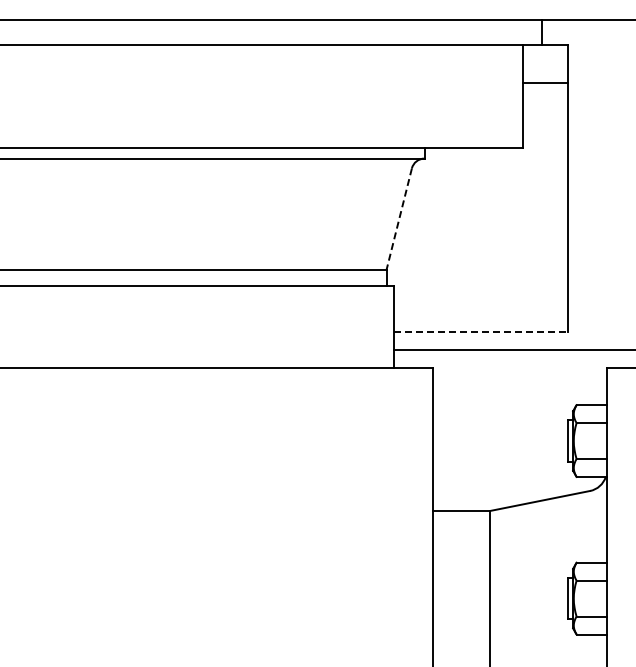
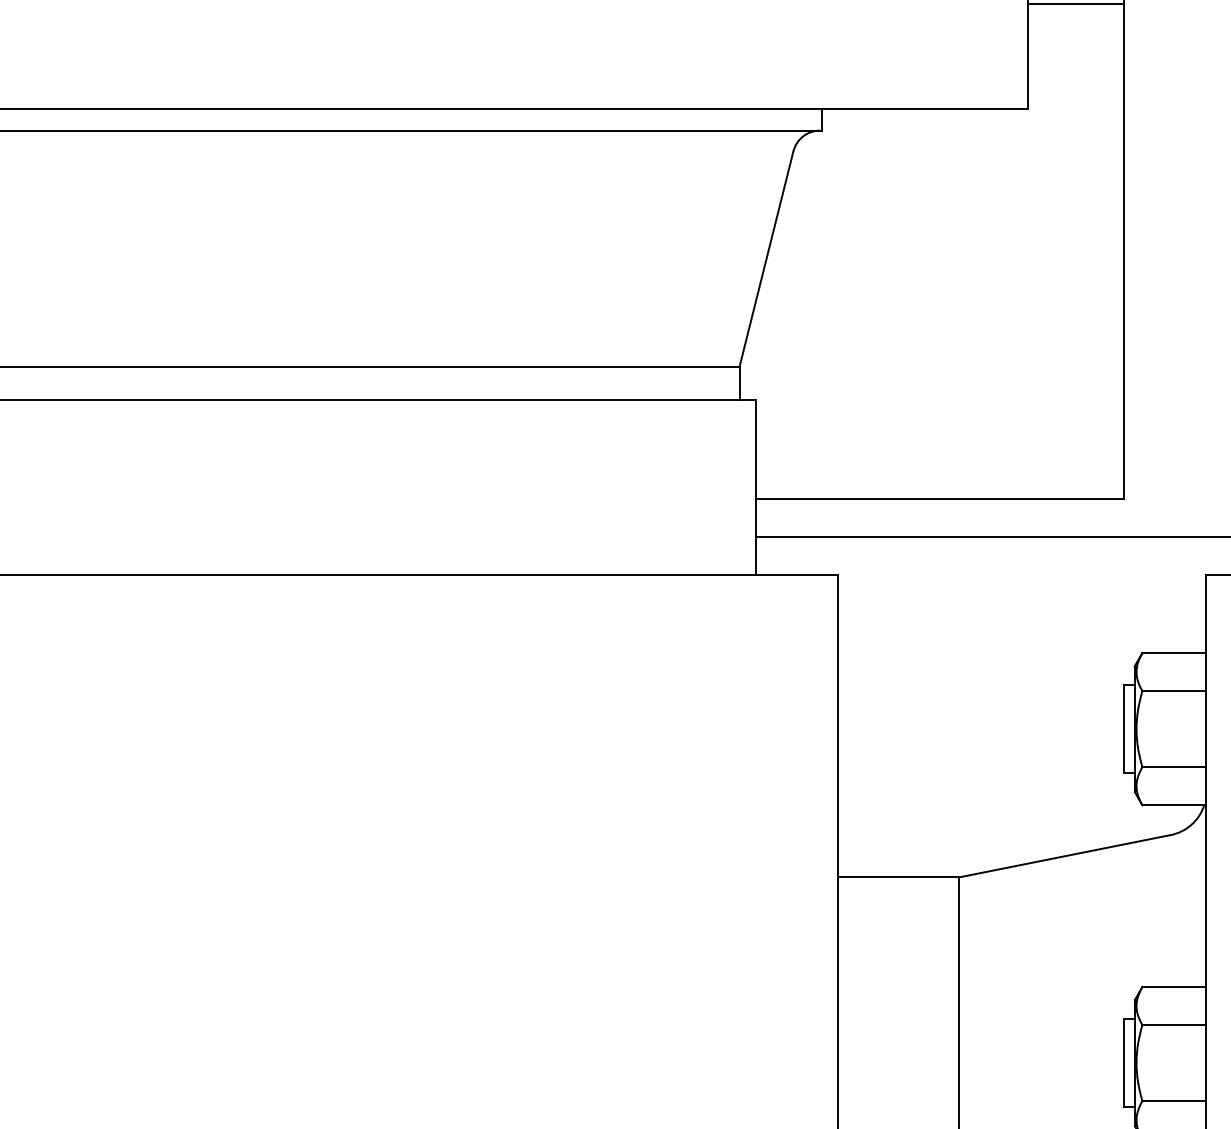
line: (544, 99) -> (1074, 5), added
line: (399, 219) -> (767, 259), dashed -> solid
line: (481, 332) -> (940, 499), dashed -> solid

